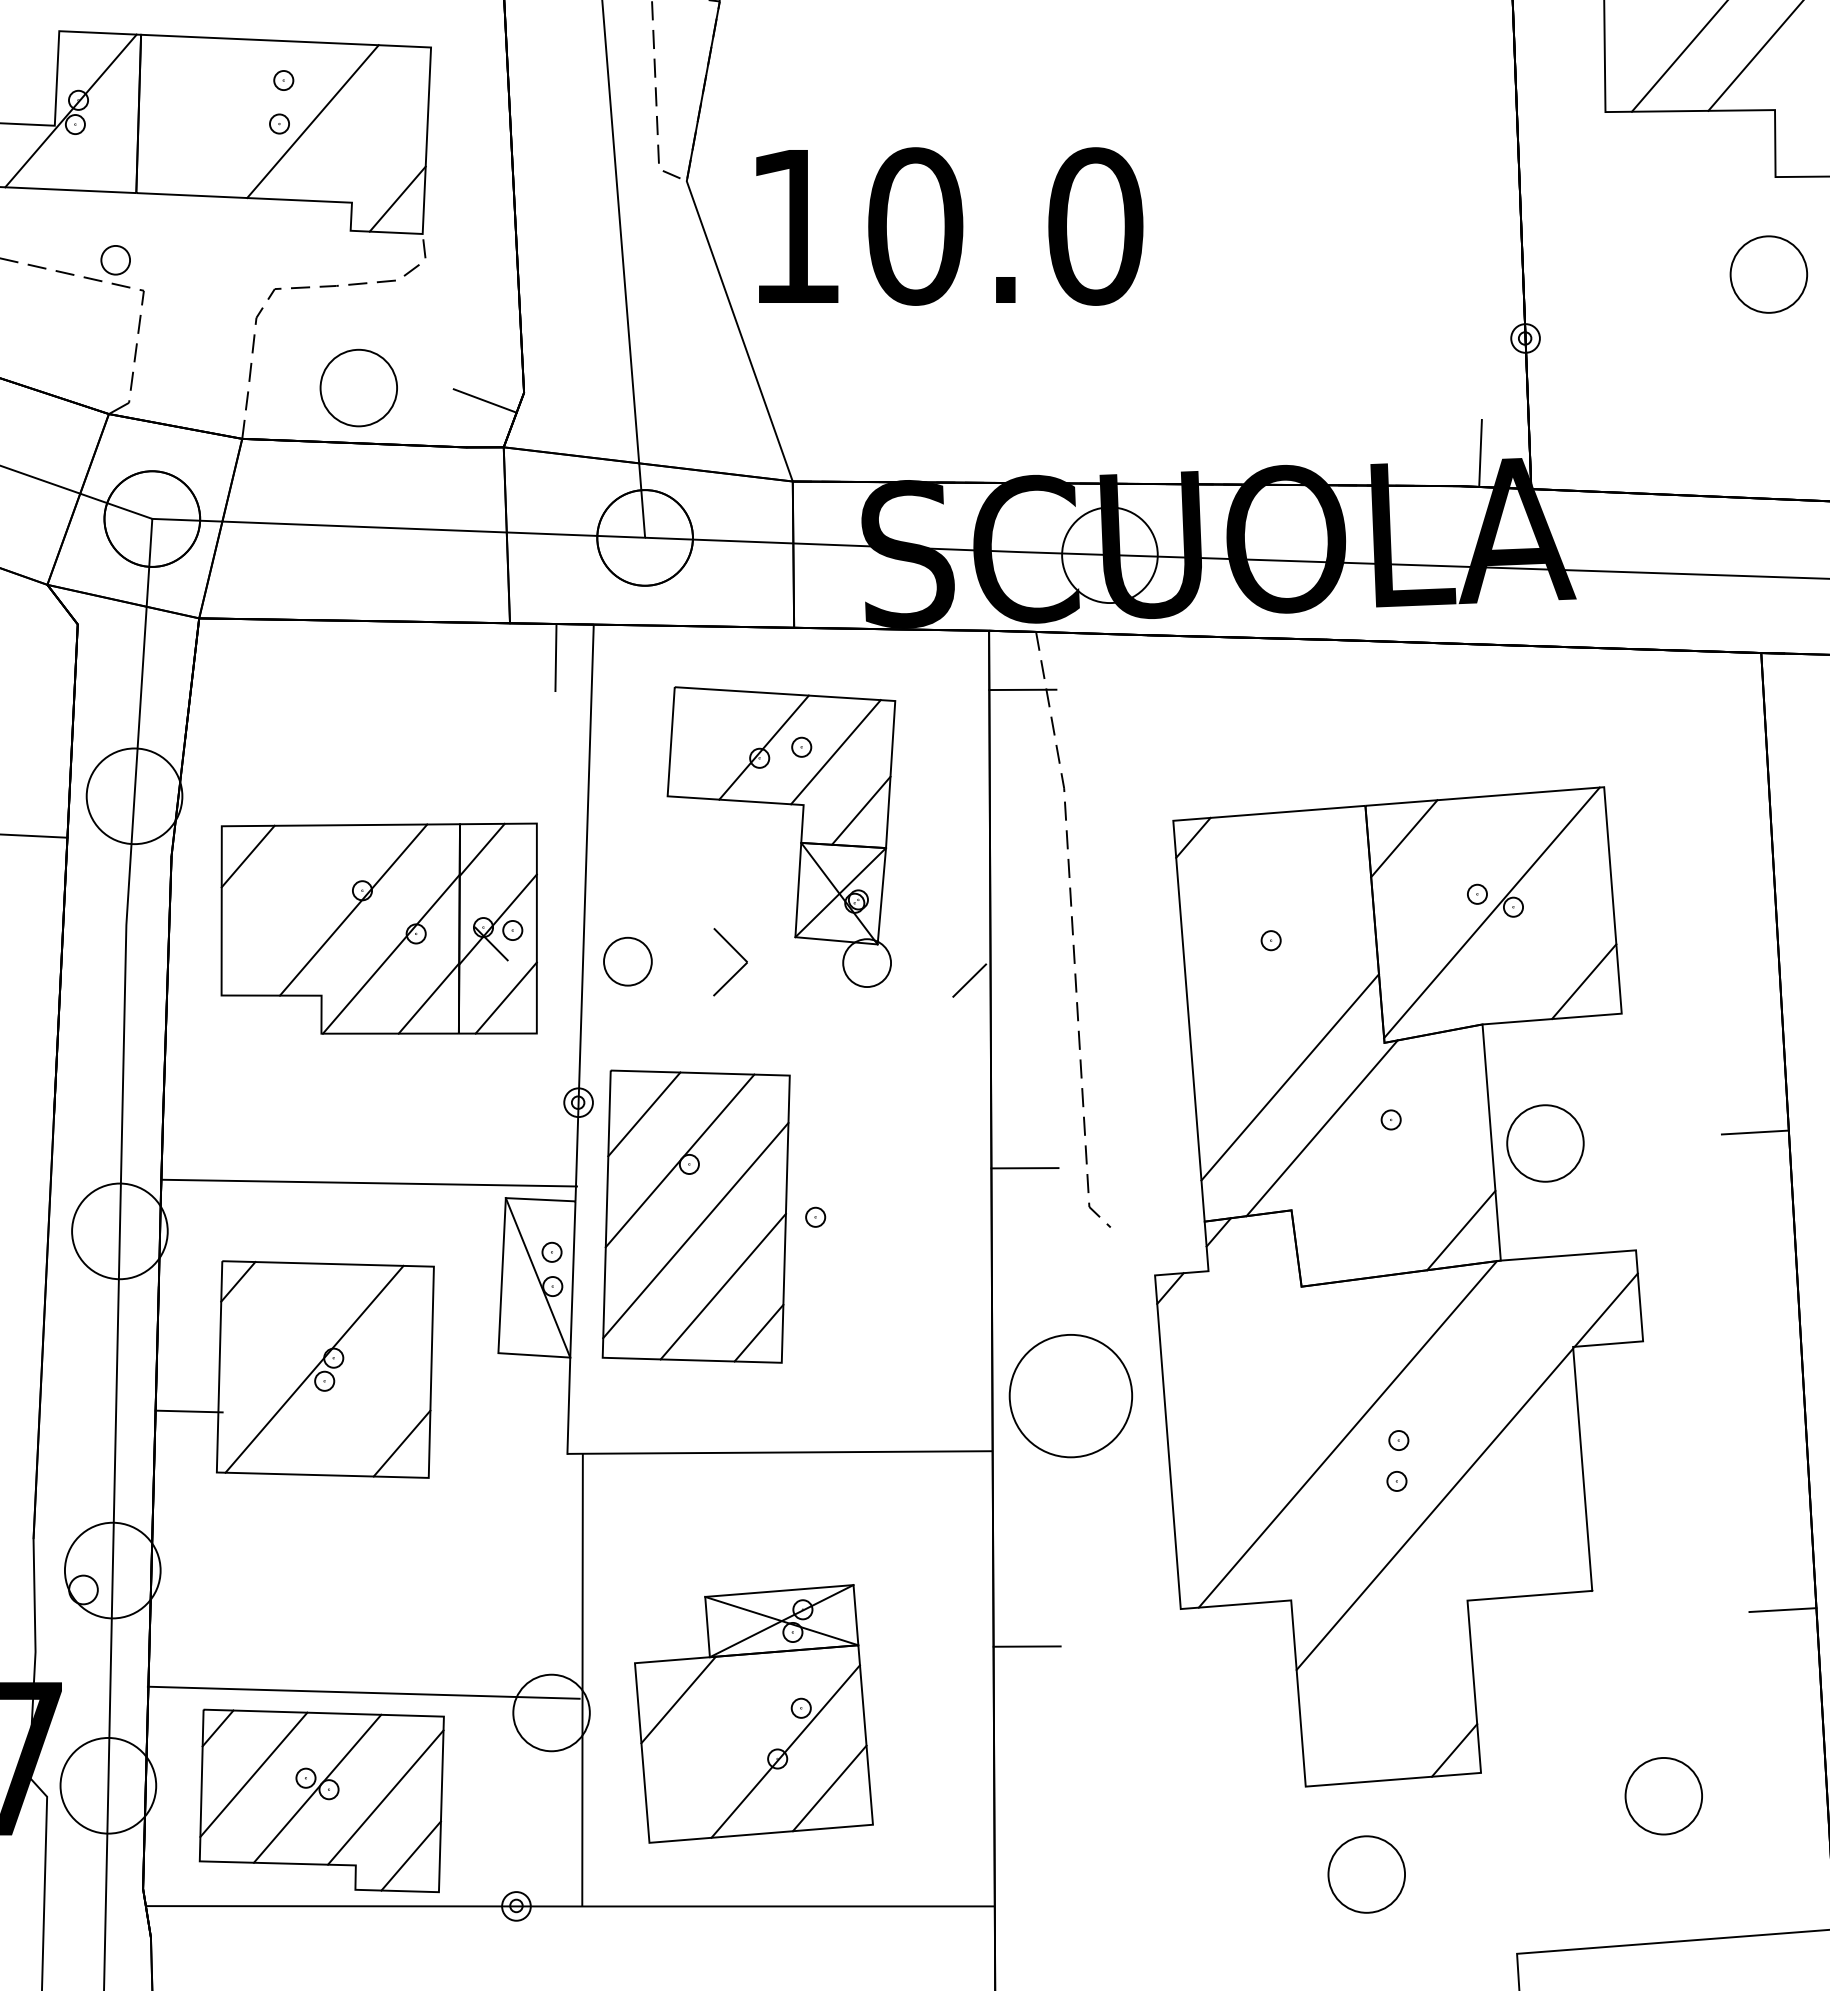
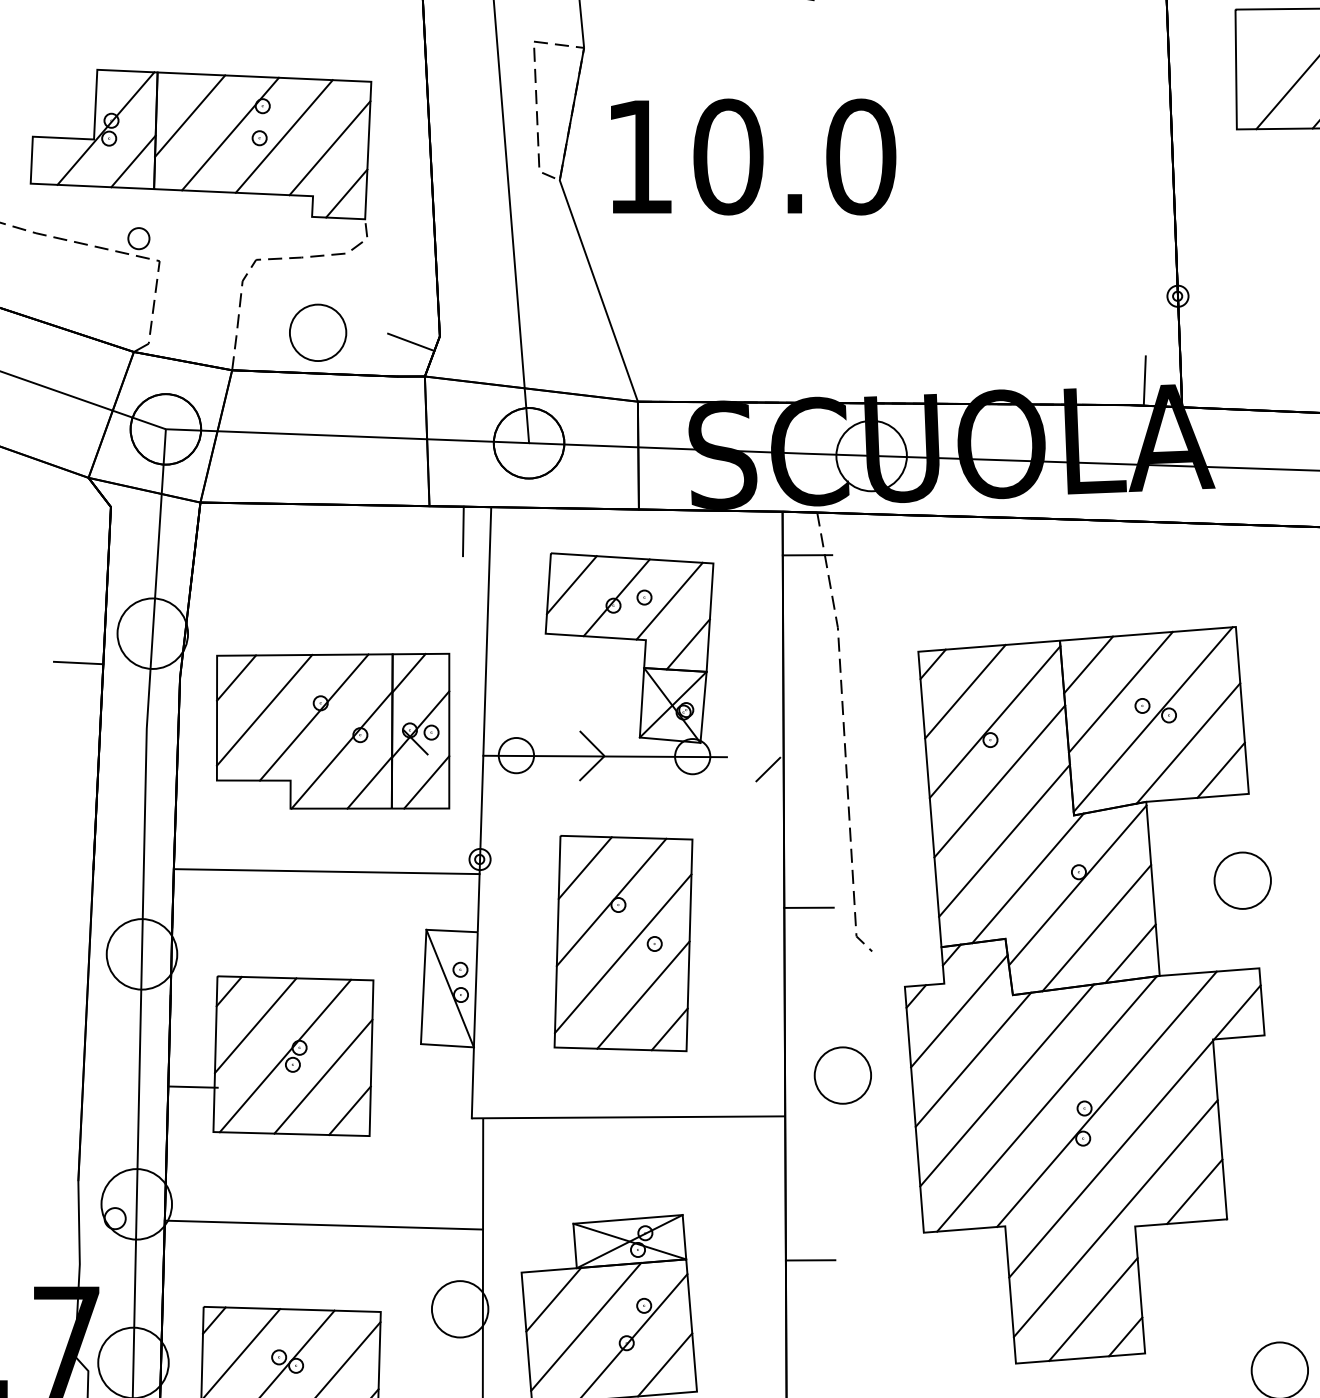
line: (184, 93) -> (189, 115), added
line: (239, 118) -> (230, 134), added
line: (374, 137) -> (329, 148), added
line: (108, 155) -> (133, 161), added
text: (949, 226) -> (753, 157), moved
line: (703, 730) -> (572, 585), added
line: (1236, 874) -> (964, 691), added
line: (1447, 875) -> (1120, 692), added
line: (285, 900) -> (264, 710), added
line: (1277, 916) -> (995, 722), added
line: (1539, 944) -> (1188, 742), added
line: (748, 962) -> (605, 756), added
line: (1283, 996) -> (999, 781), added
line: (1389, 1137) -> (1077, 885), added
part: (1545, 1143) -> (1242, 880), moved
line: (369, 1182) -> (326, 871), moved
line: (1415, 1195) -> (1096, 927), added
part: (695, 1216) -> (622, 943), moved
line: (1228, 1308) -> (959, 1011), added
line: (273, 1327) -> (255, 1025), added
line: (1247, 1374) -> (973, 1059), added
part: (1070, 1395) -> (842, 1075), size x0.62
line: (365, 1397) -> (323, 1076), added
line: (1293, 1409) -> (1006, 1085), added
line: (1429, 1427) -> (1107, 1098), added
line: (1547, 1553) -> (1194, 1191), added
line: (1440, 1589) -> (1115, 1218), added
line: (363, 1692) -> (323, 1224), moved
line: (1410, 1713) -> (1093, 1309), added
line: (722, 1736) -> (586, 1326), added

